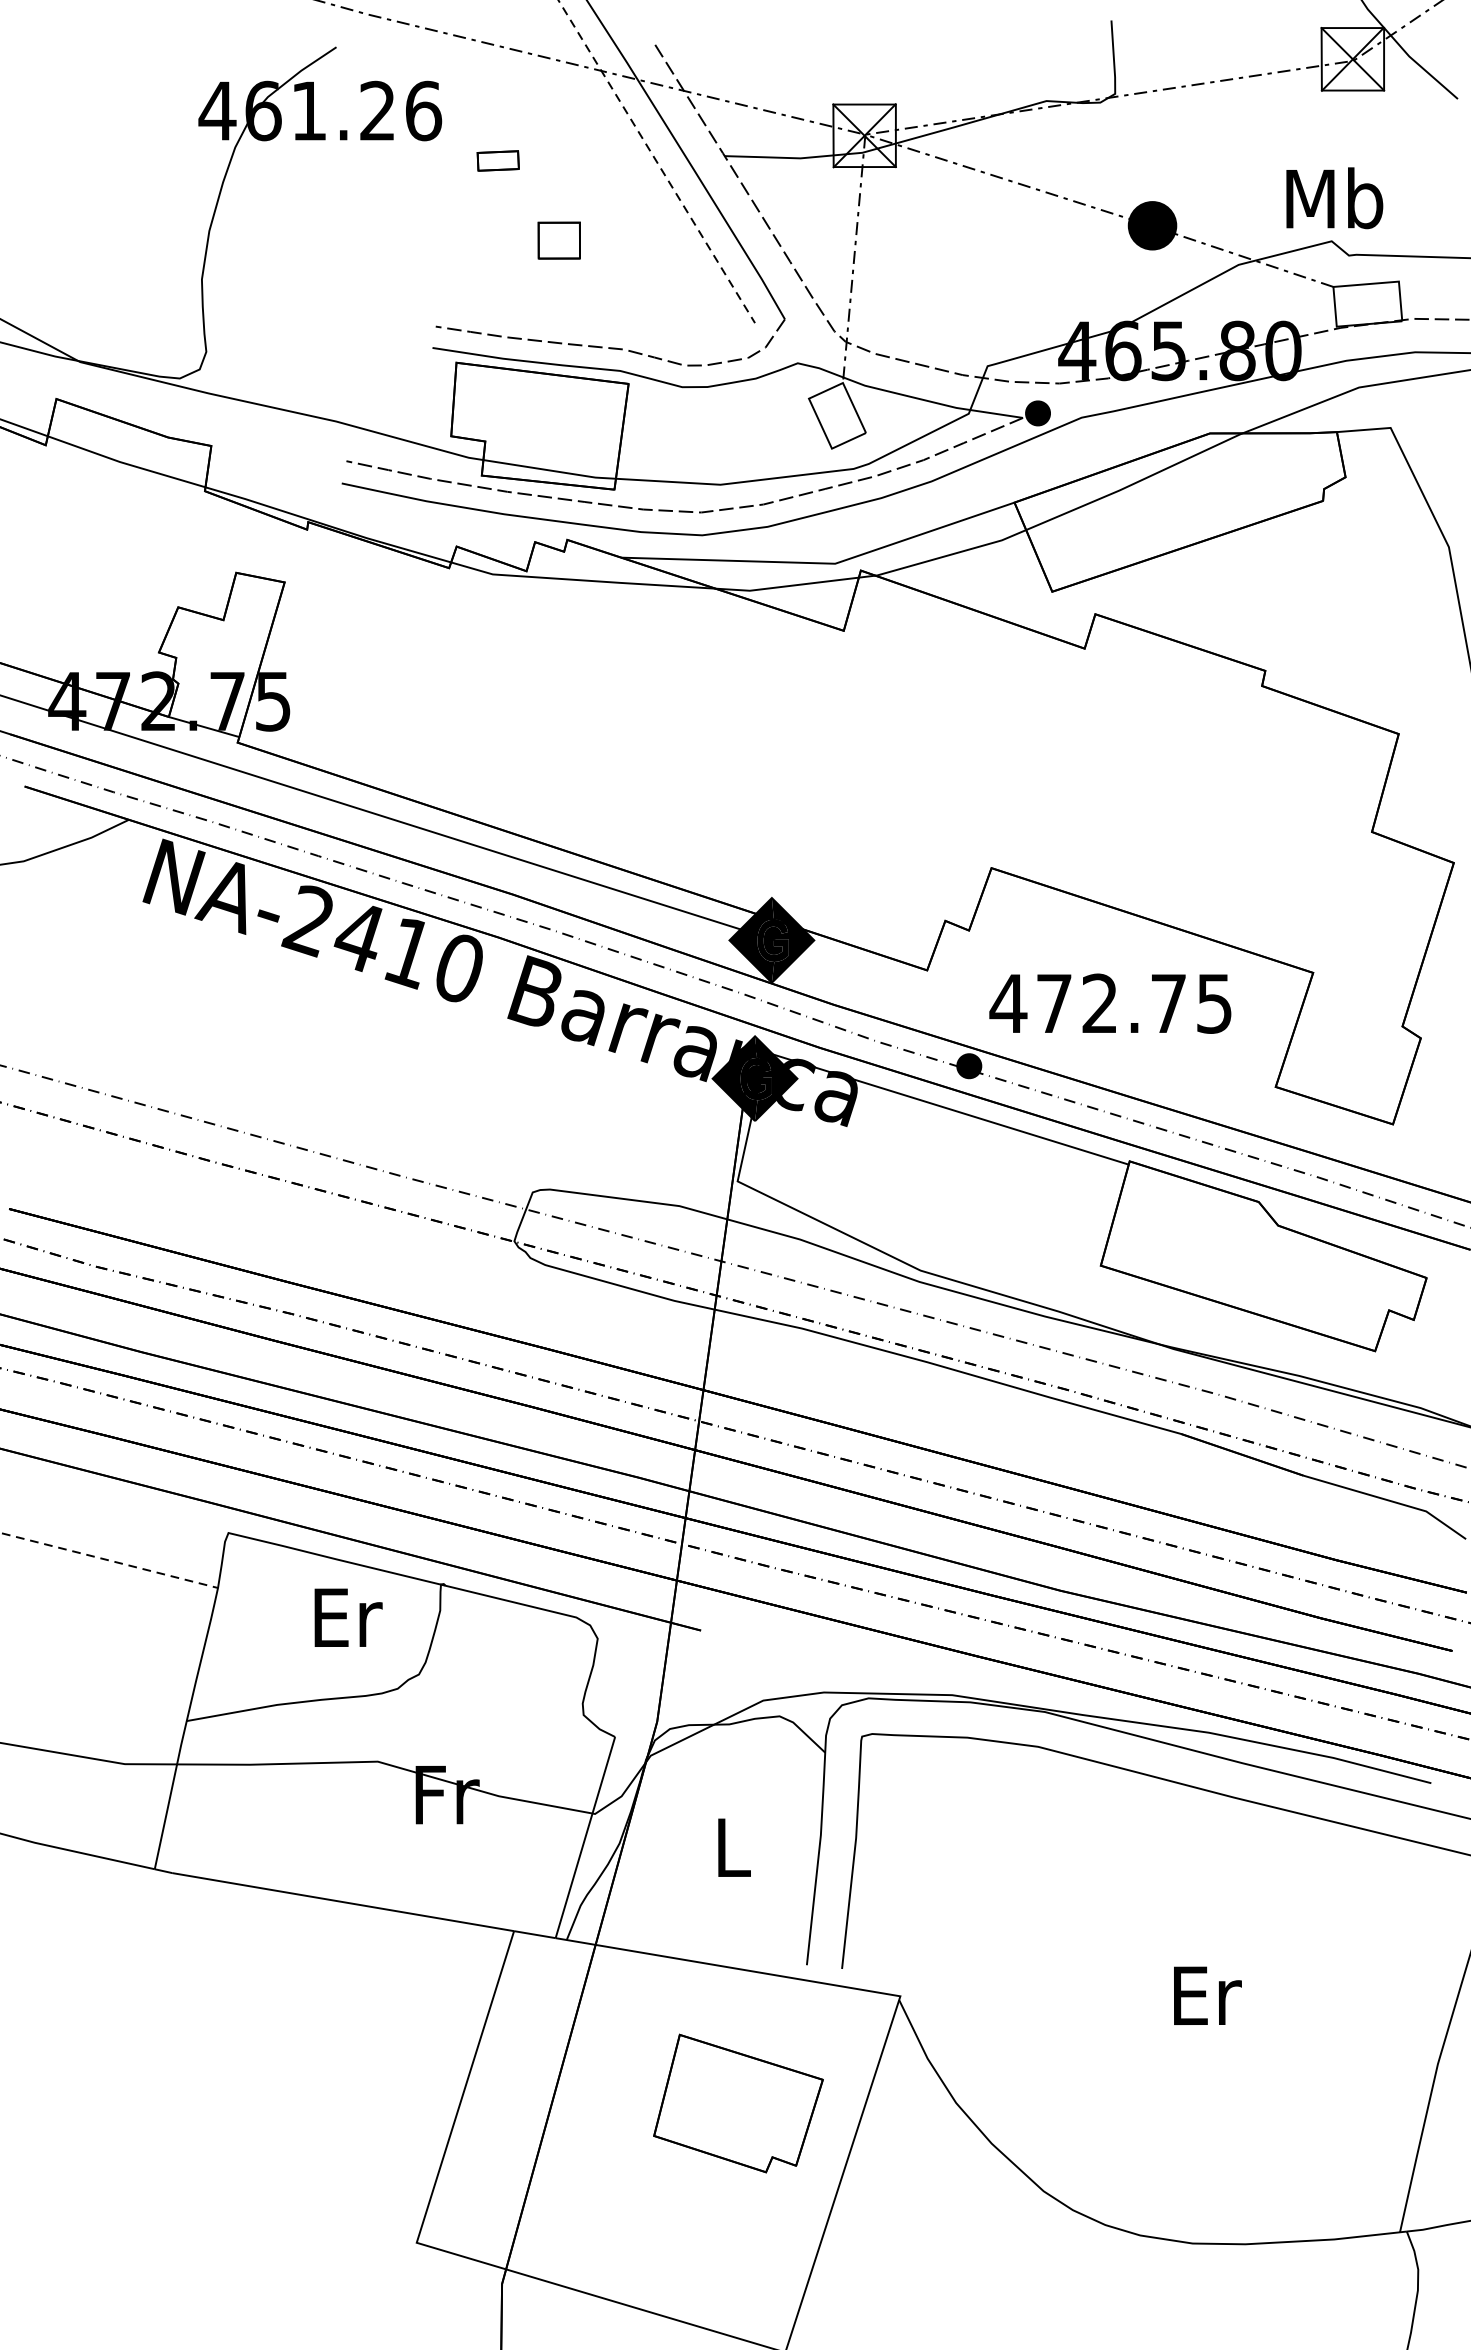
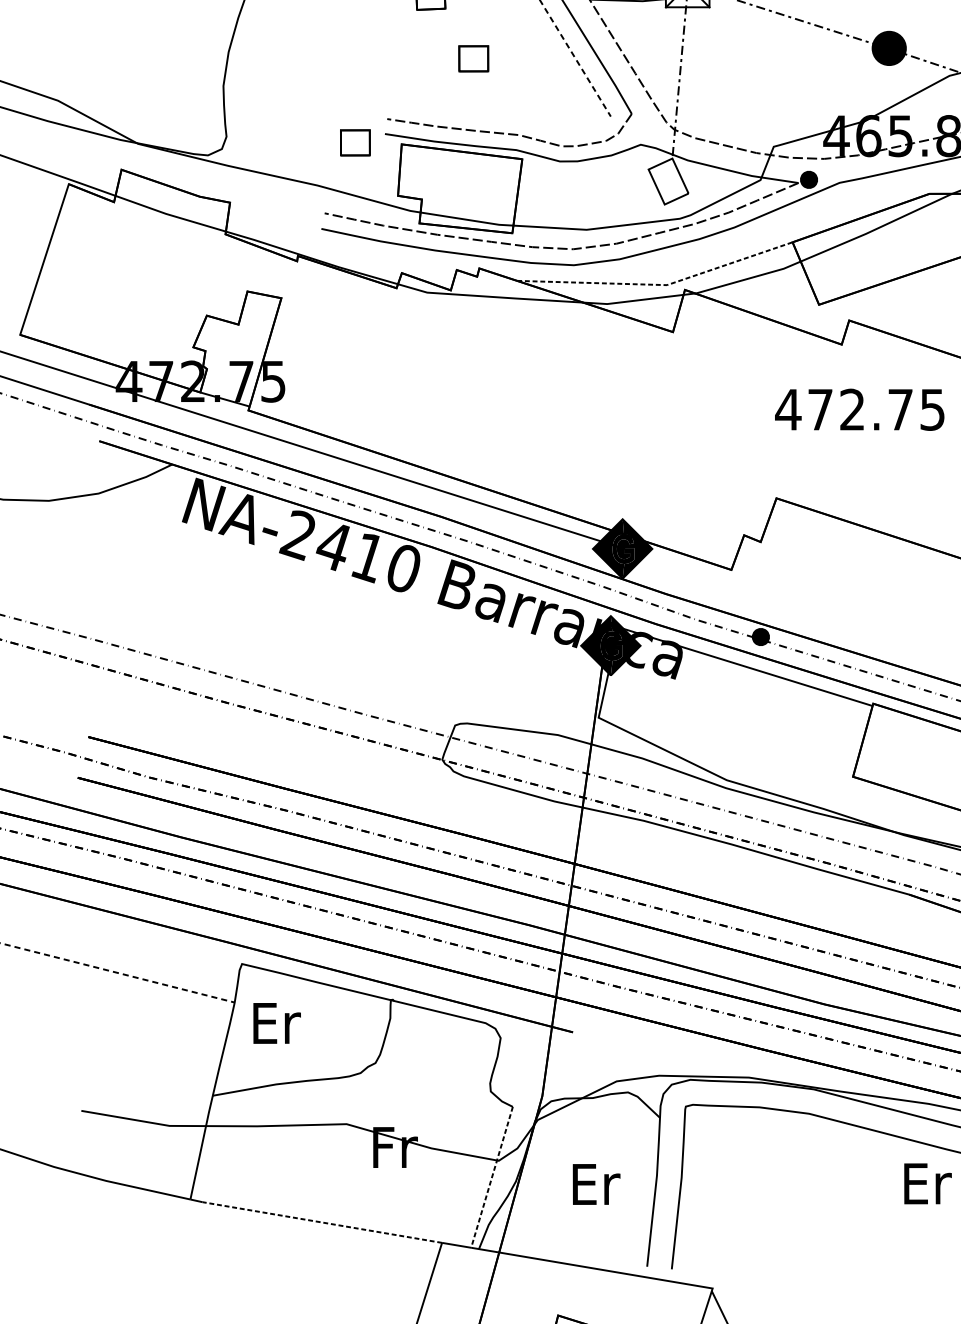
part: (389, 360) -> (354, 142), added
line: (824, 563) -> (659, 284), solid -> dashed
text: (1110, 1003) -> (859, 409), moved
text: (348, 1617) -> (277, 1023), moved
line: (585, 1837) -> (492, 1177), solid -> dashed
text: (734, 1847) -> (596, 1184), L -> Er
line: (342, 1902) -> (321, 1222), solid -> dashed
text: (1207, 1995) -> (927, 1183), moved

